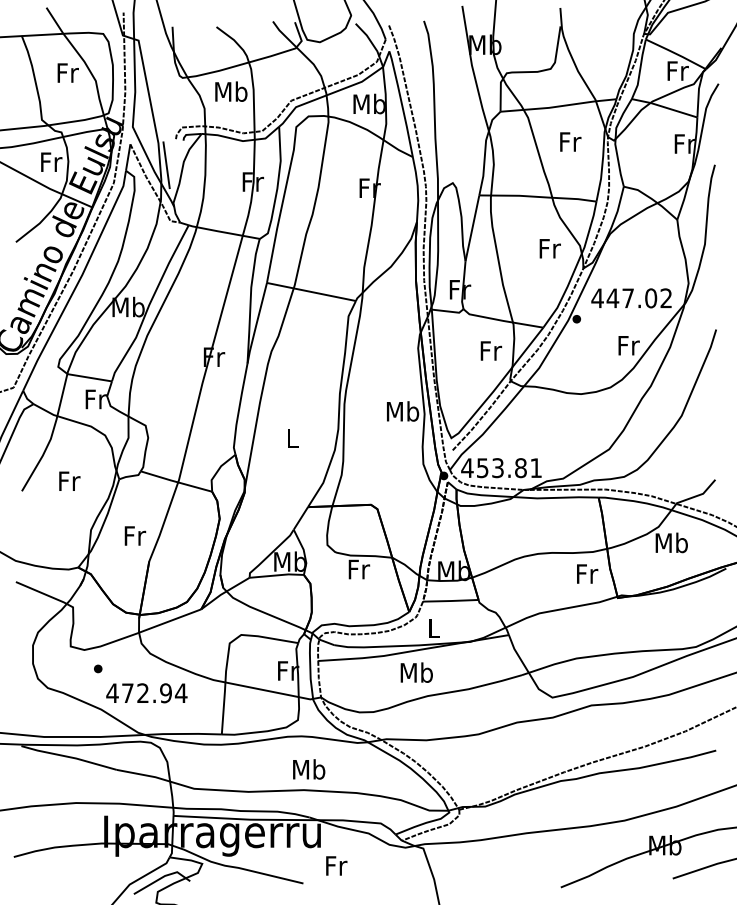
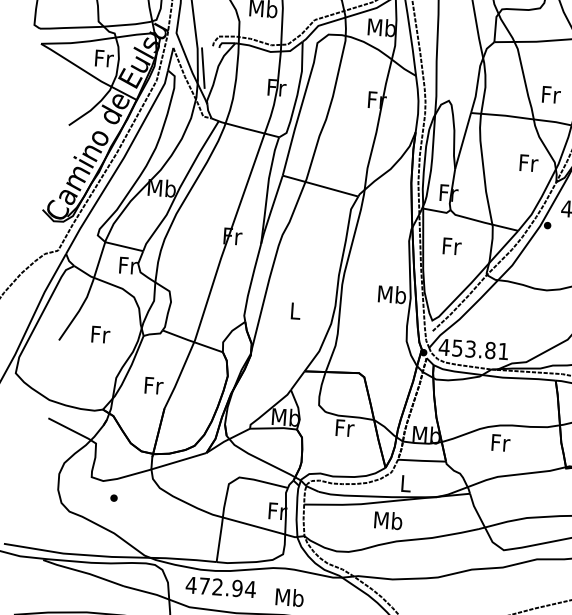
text: (570, 141) -> (551, 94), moved
text: (491, 350) -> (452, 246), moved
text: (587, 573) -> (500, 442), moved
text: (146, 693) -> (220, 587), moved

